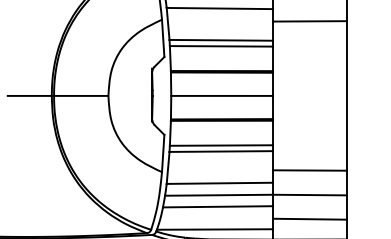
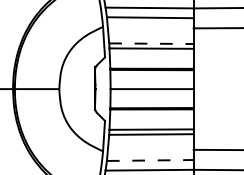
line: (221, 40) -> (151, 43), solid -> dashed
line: (220, 183) -> (150, 160), solid -> dashed

